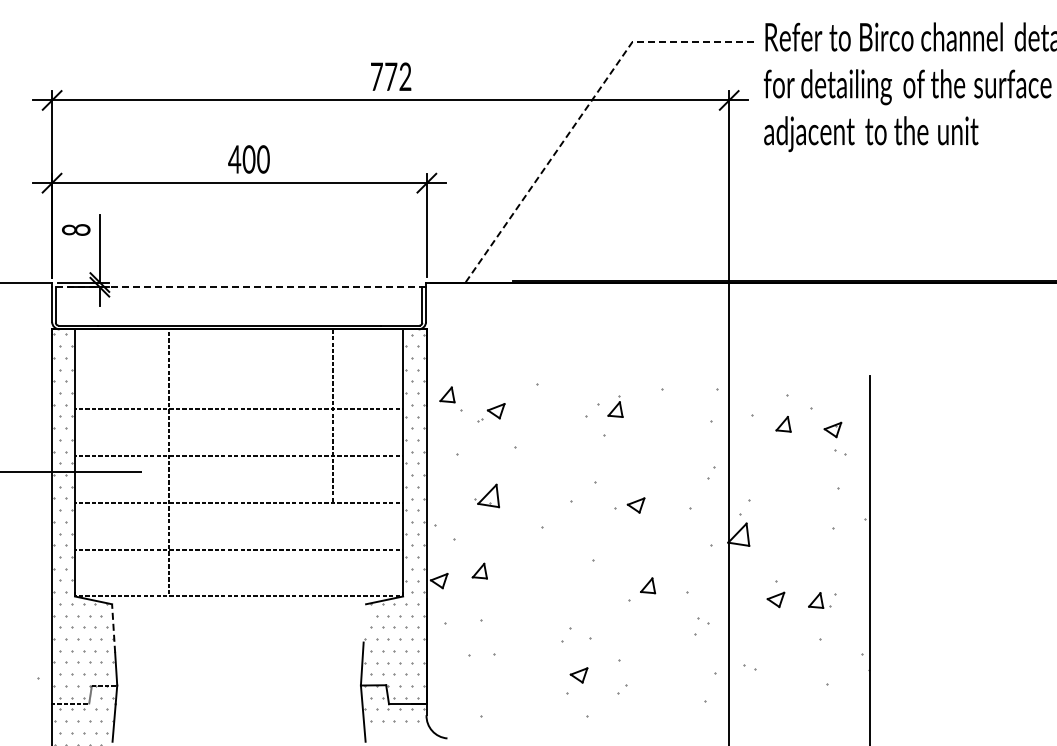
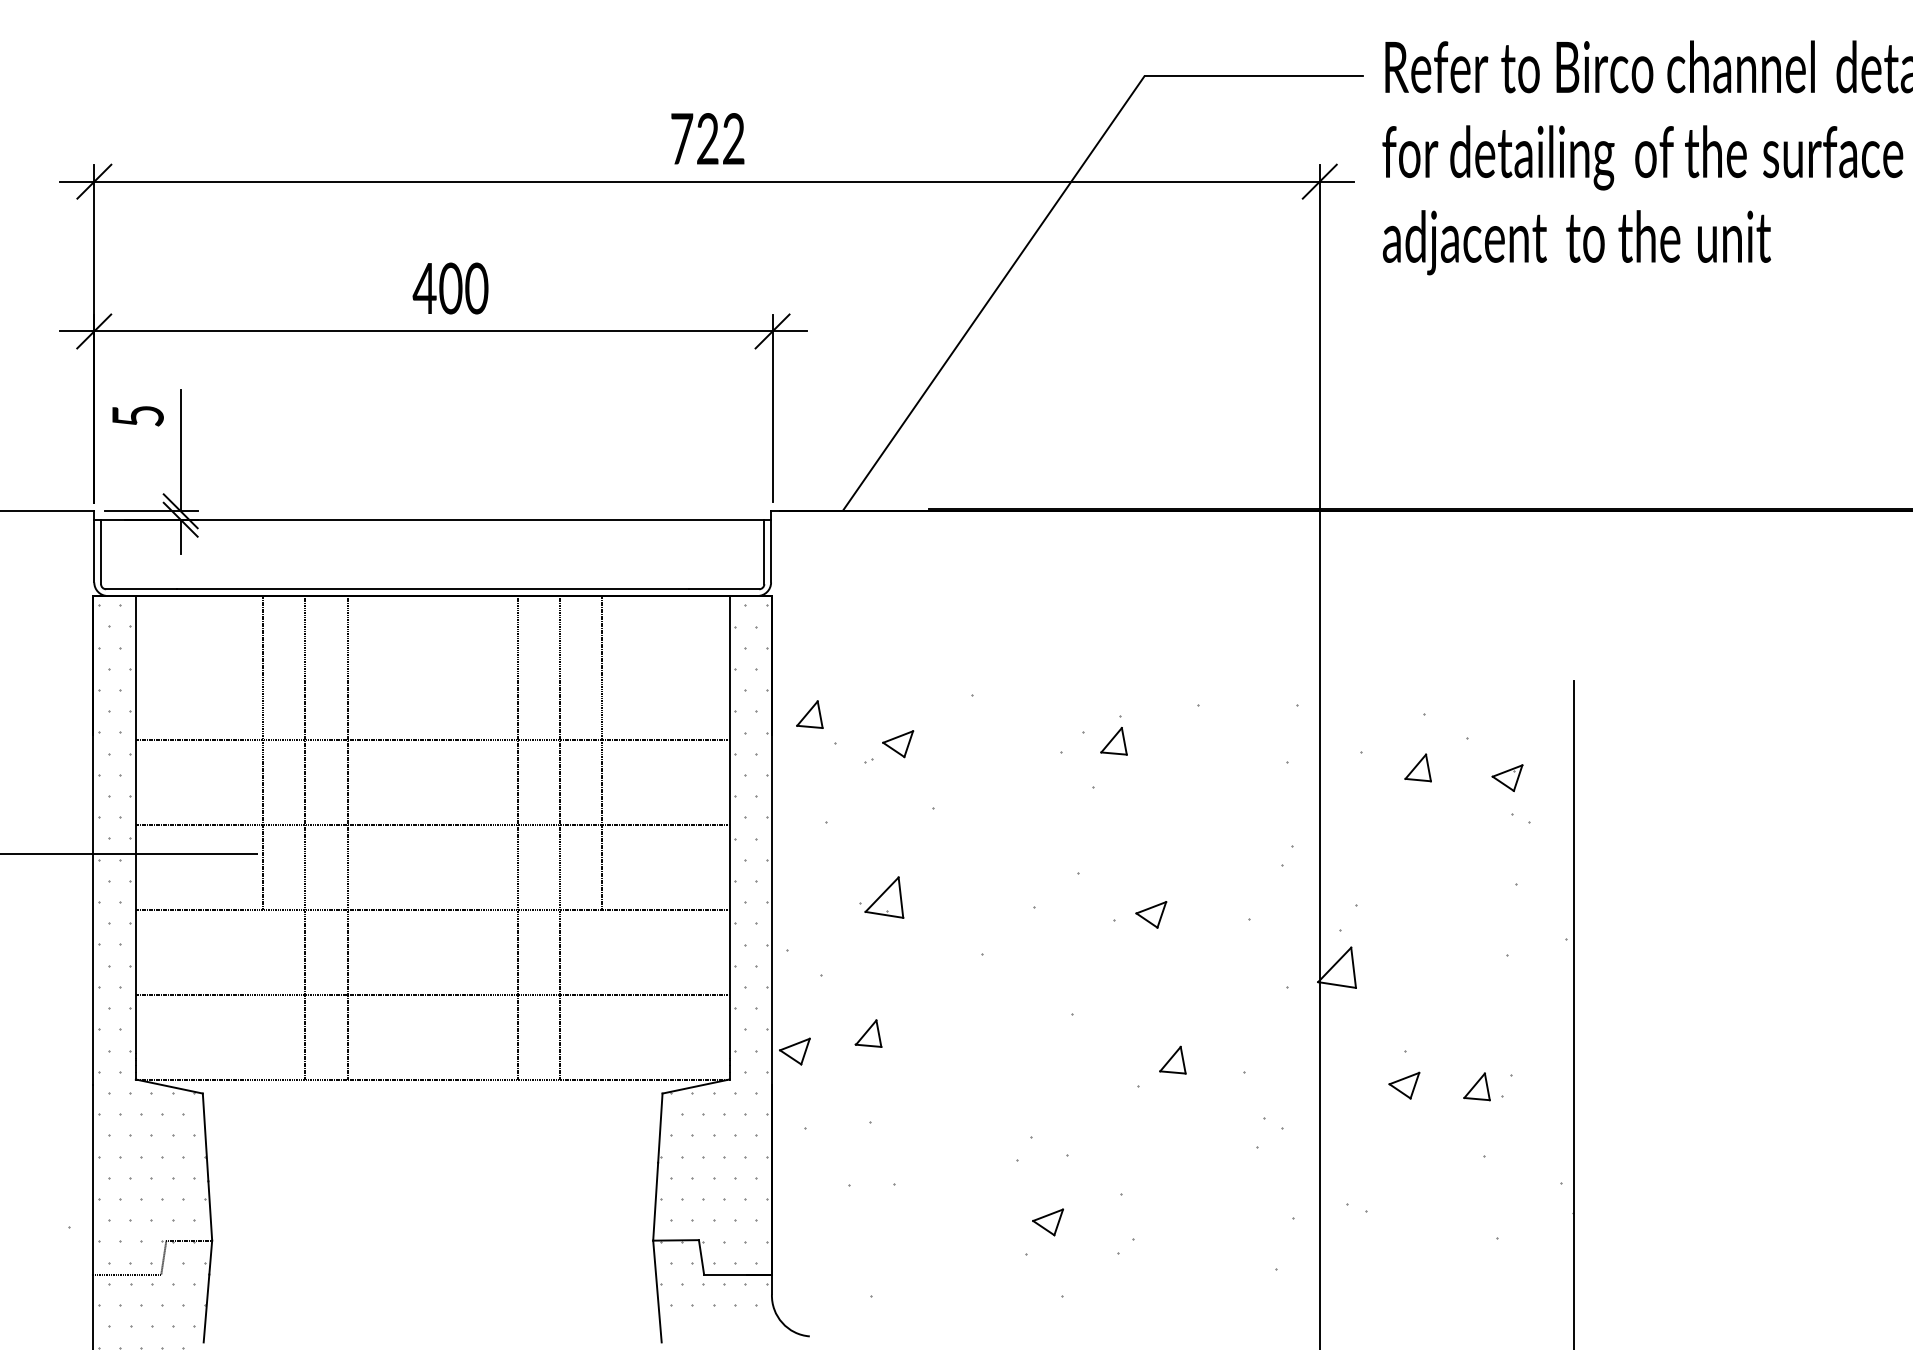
text: (391, 76) -> (708, 138), 772 -> 722
line: (584, 111) -> (1057, 201), dashed -> solid
text: (76, 229) -> (138, 415), 8 -> 5
line: (239, 287) -> (433, 520), dashed -> solid
line: (145, 415) -> (263, 751), added
line: (192, 462) -> (348, 836), added
line: (285, 462) -> (516, 836), added
line: (309, 462) -> (560, 836), added
line: (364, 623) -> (659, 1128), added
line: (113, 628) -> (205, 1137), dashed -> solid

